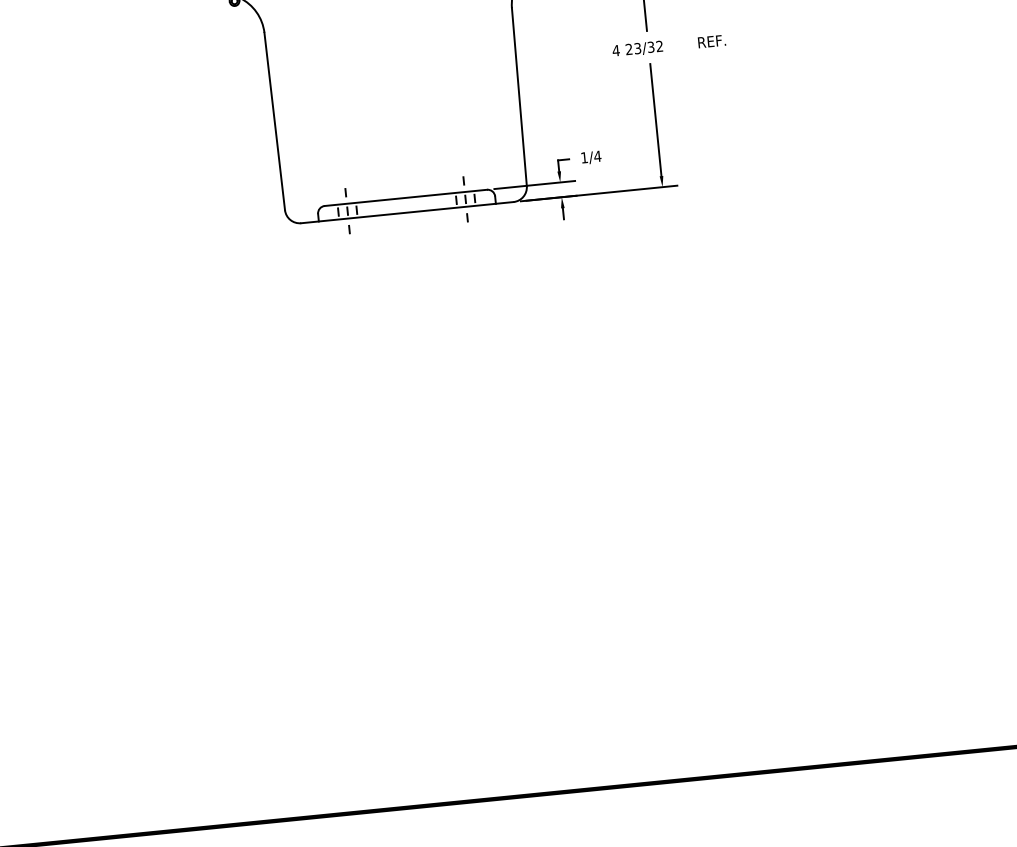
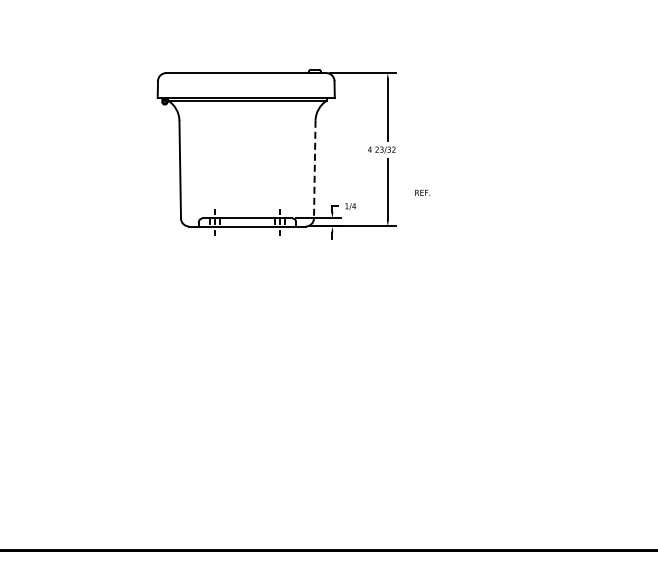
text: (711, 40) -> (422, 192), moved
line: (518, 96) -> (314, 169), solid -> dashed

